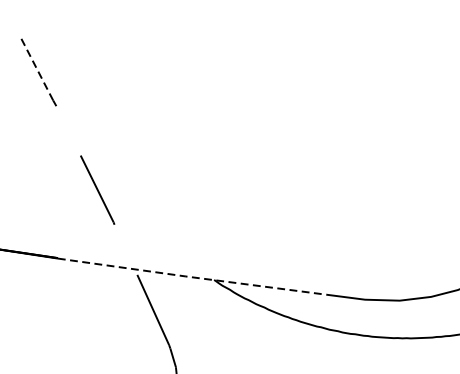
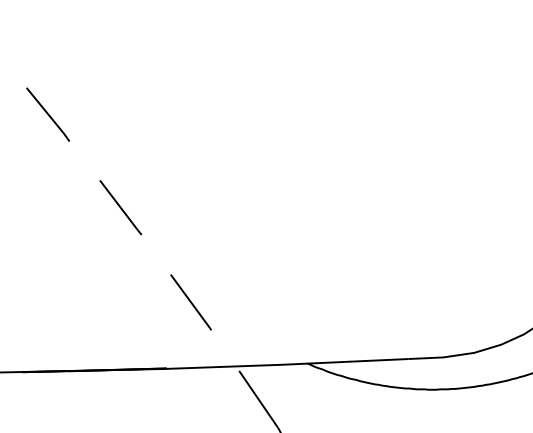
line: (36, 69) -> (118, 205), dashed -> solid
line: (191, 277) -> (287, 364), dashed -> solid

